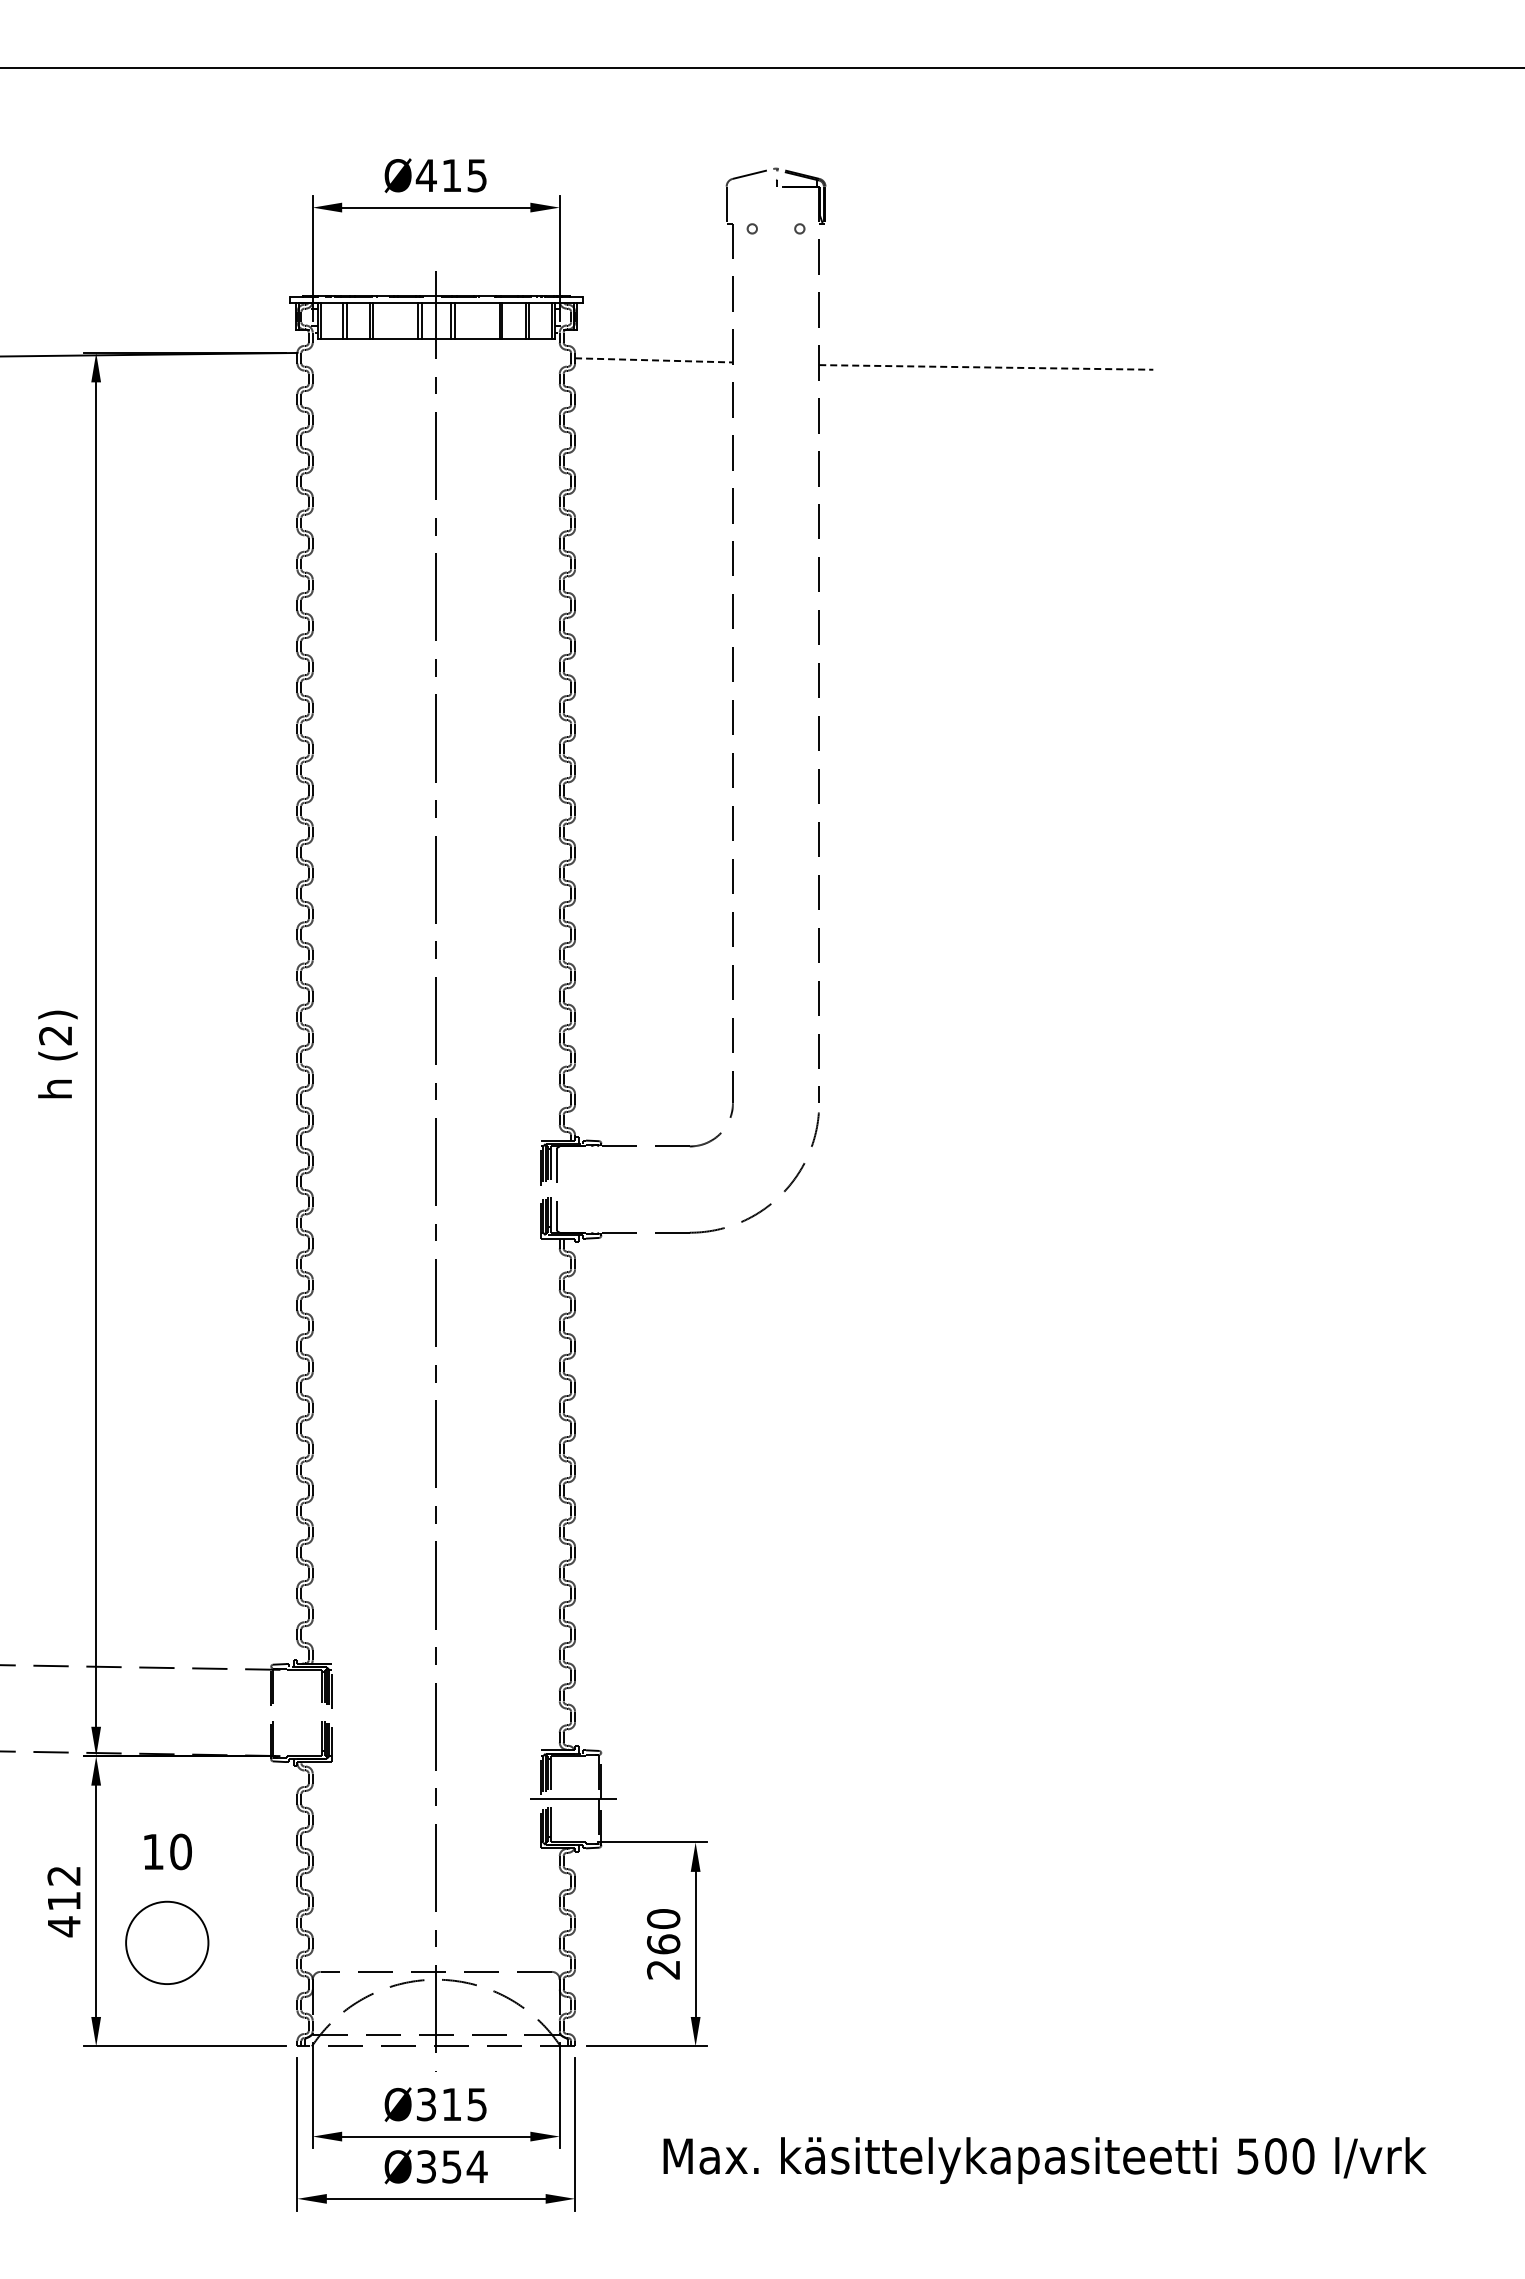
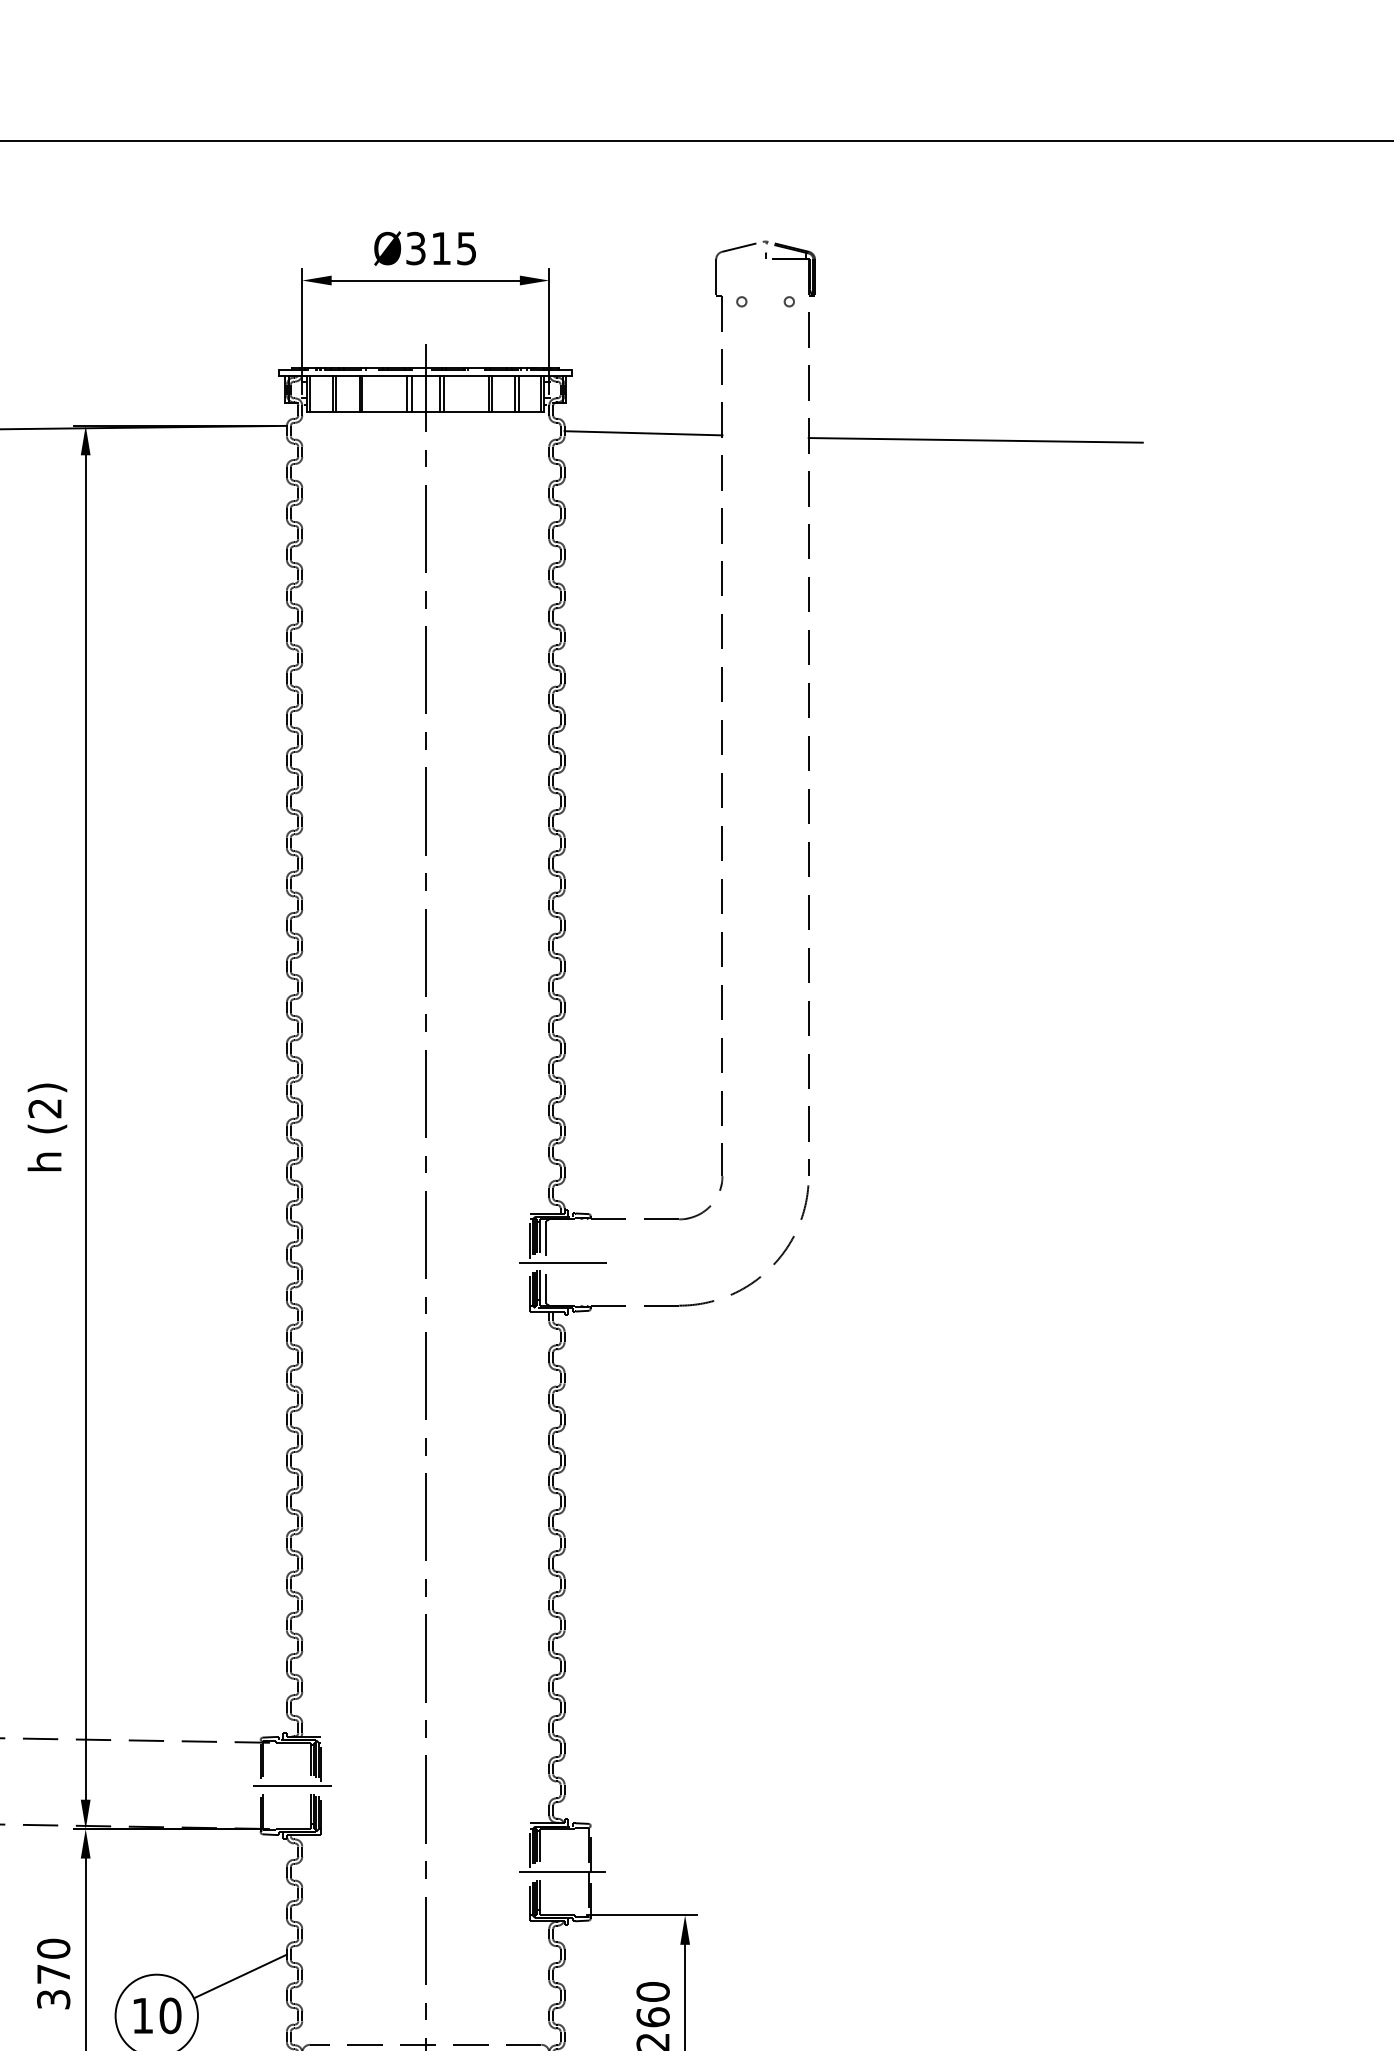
text: (425, 175) -> (415, 248), Ø415 -> Ø315
line: (654, 360) -> (644, 433), dashed -> solid
line: (986, 367) -> (976, 440), dashed -> solid
line: (573, 1189) -> (563, 1262), added
line: (302, 1713) -> (292, 1786), added
text: (167, 1851) -> (157, 2015), moved
text: (63, 1901) -> (53, 1974), 412 -> 370
line: (250, 1903) -> (240, 1976), added

